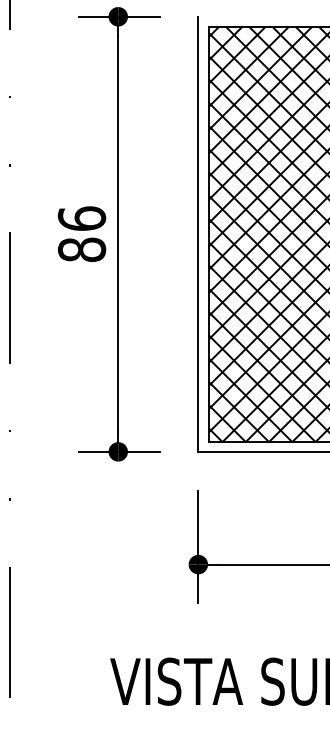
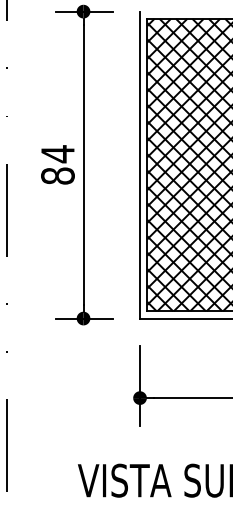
text: (81, 218) -> (57, 153), 86 -> 84

